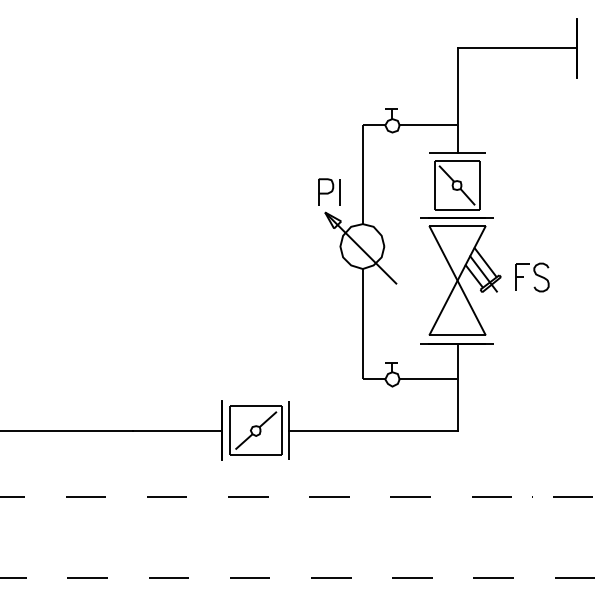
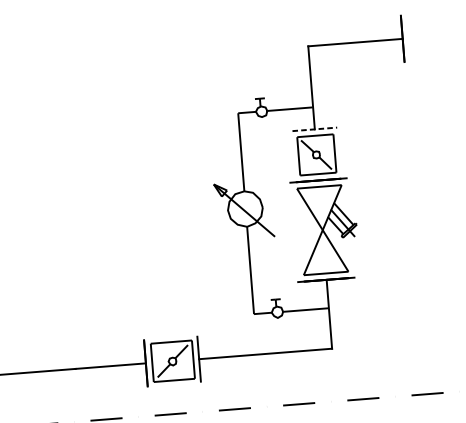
line: (458, 153) -> (315, 129), solid -> dashed
part: (329, 191) -> (215, 167), removed
part: (532, 277) -> (381, 222), removed

